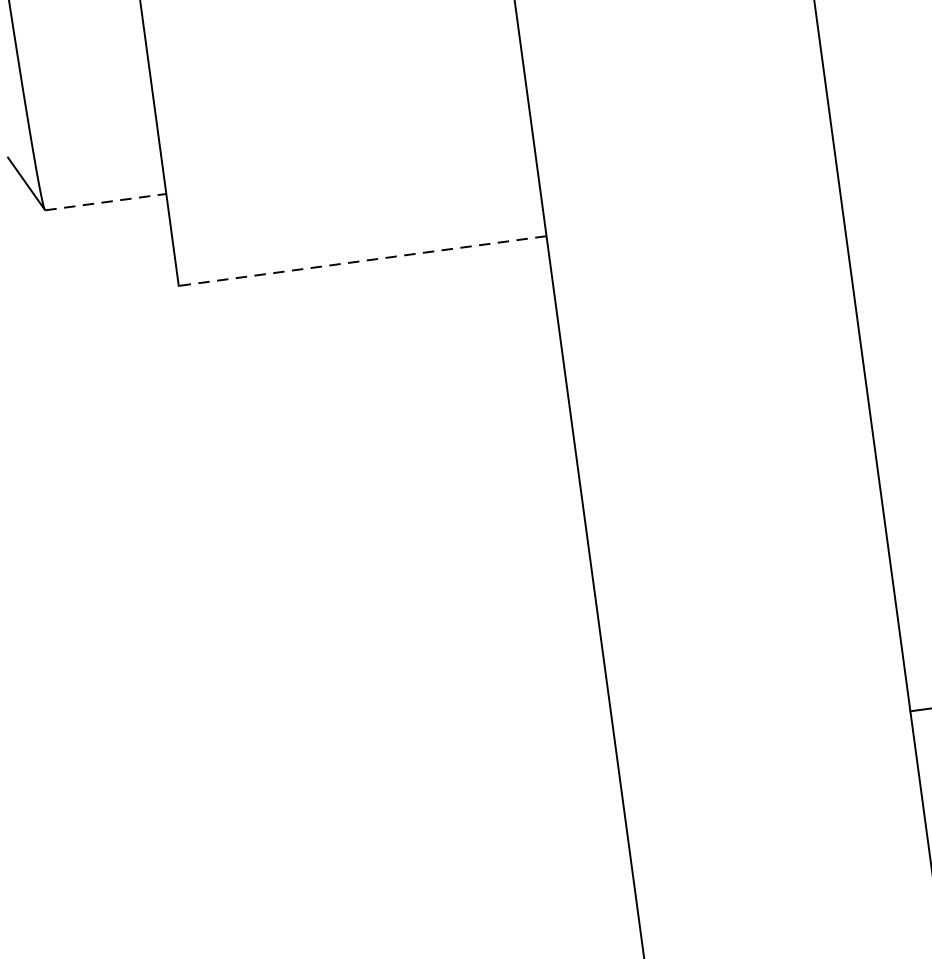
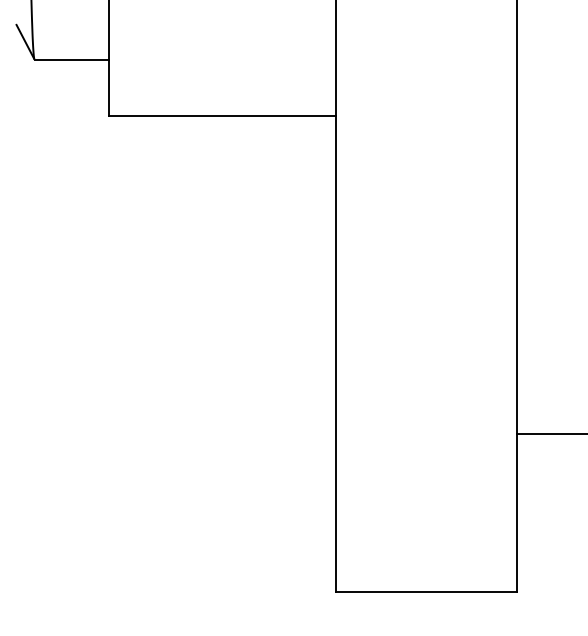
line: (106, 201) -> (72, 59), dashed -> solid
line: (362, 261) -> (222, 116), dashed -> solid

